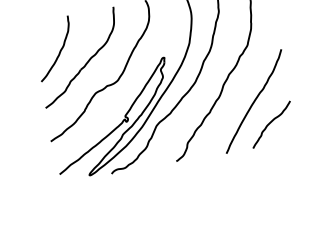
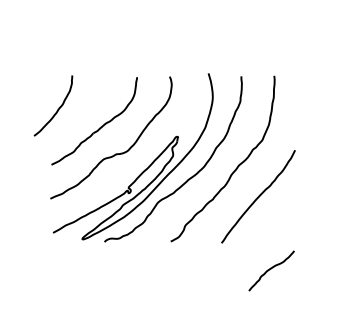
curve: (60, 49) -> (58, 107), moved
curve: (271, 123) -> (271, 269), moved

